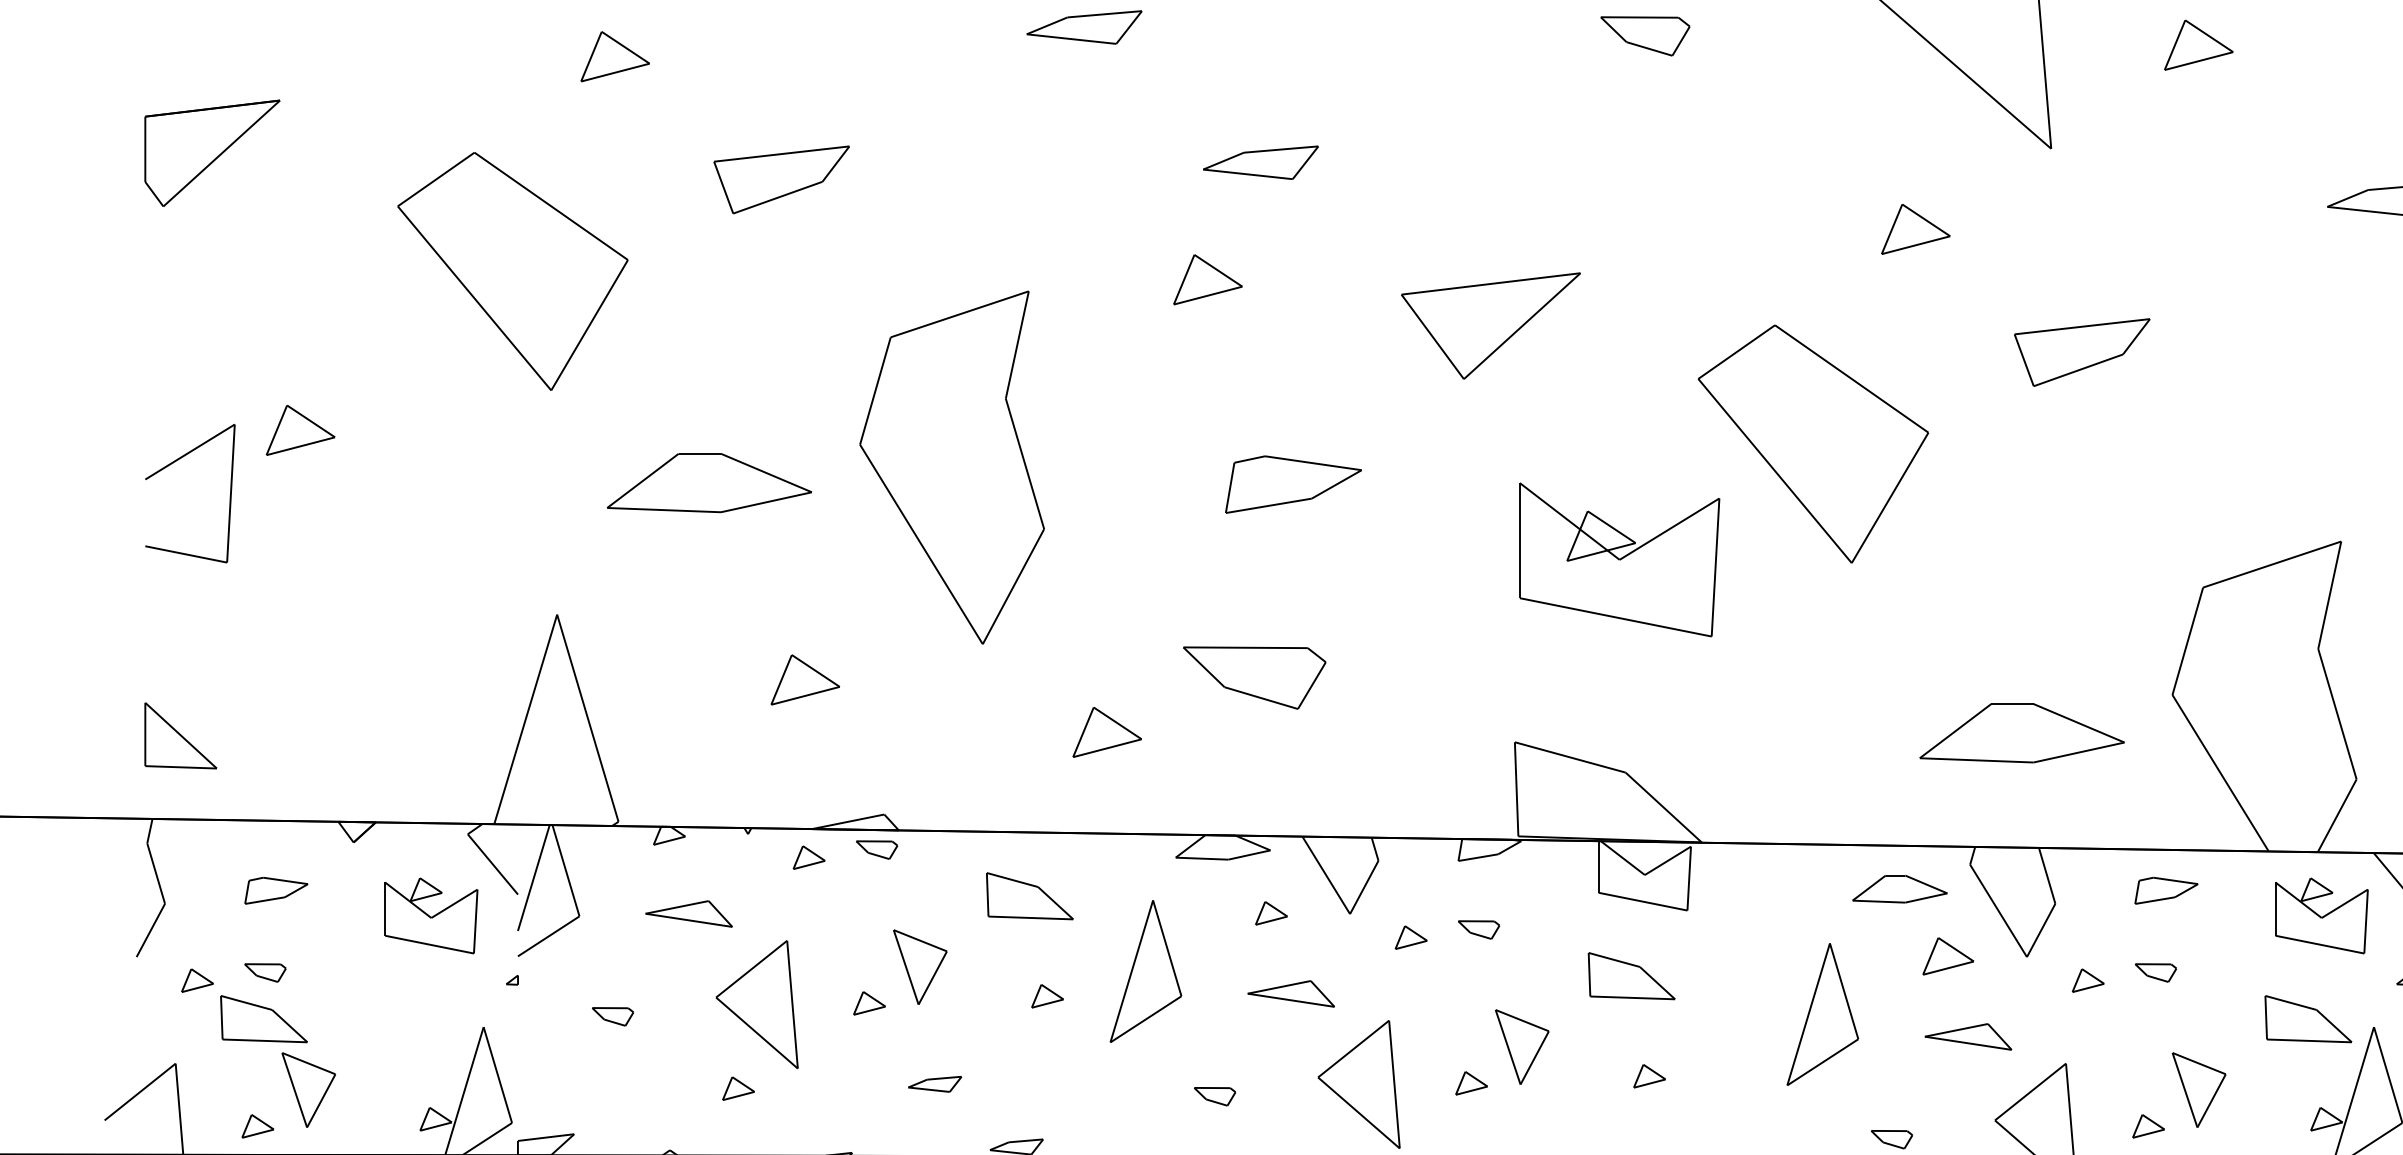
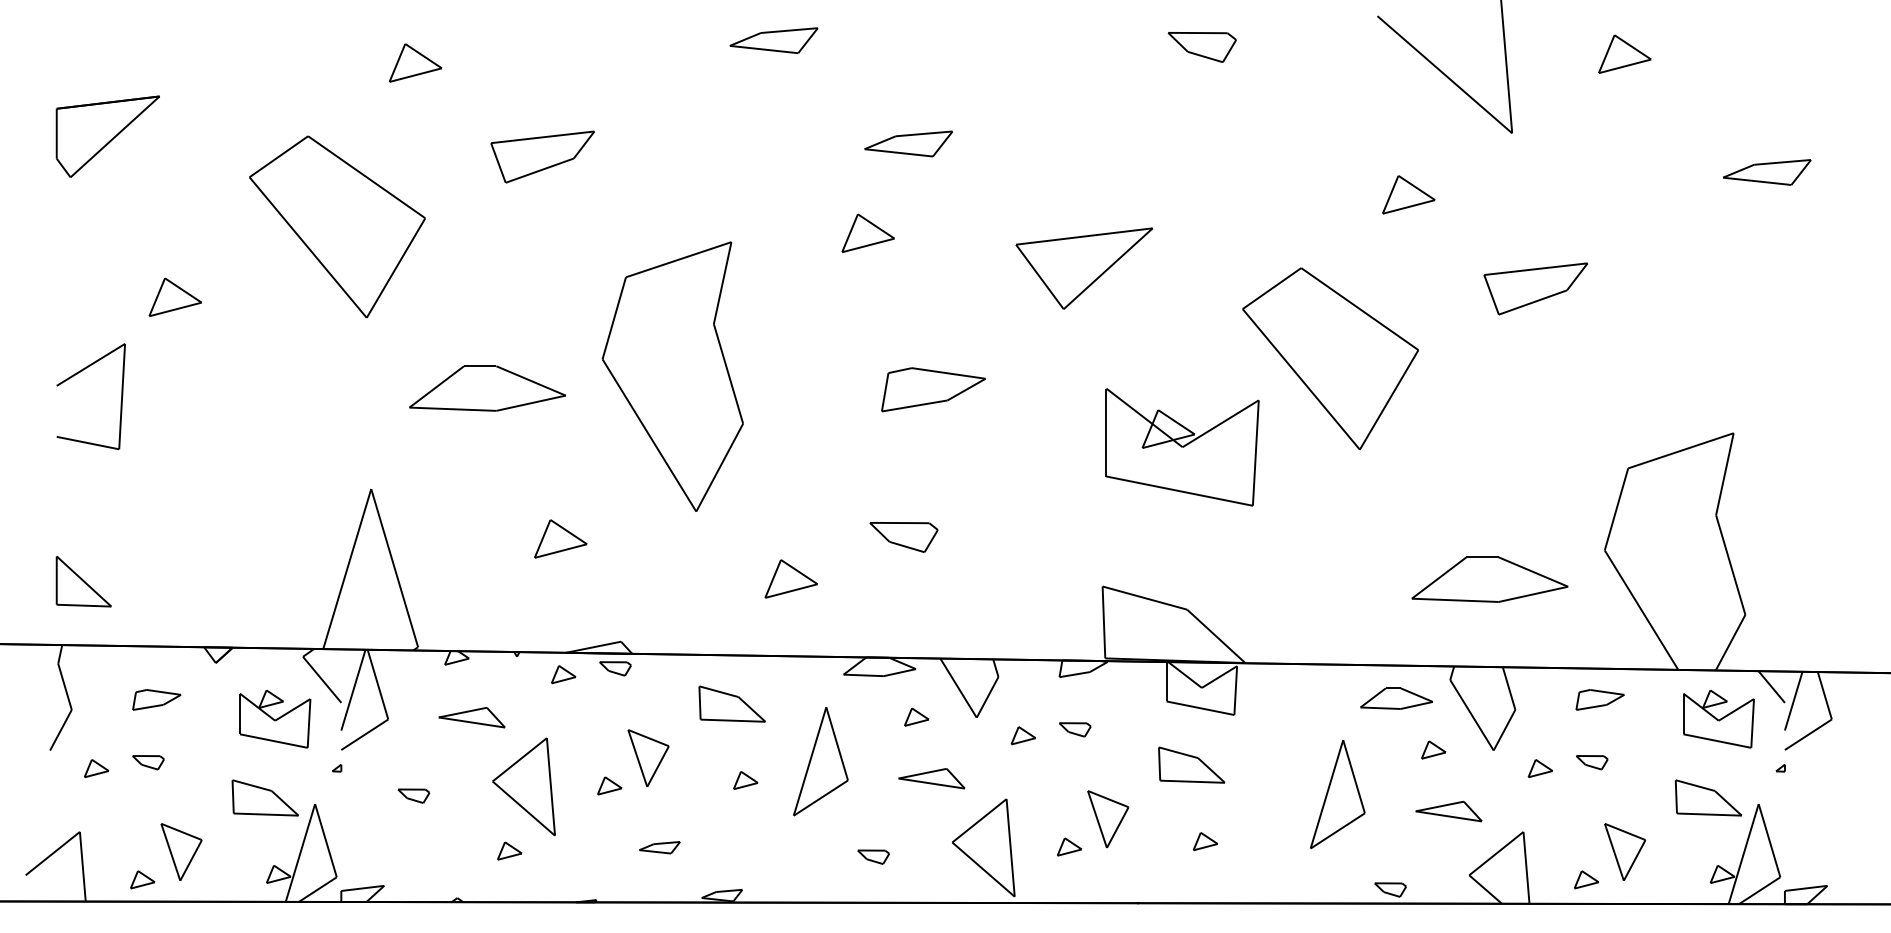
part: (299, 429) -> (174, 296), moved
part: (1254, 678) -> (903, 537), size x0.62
part: (1948, 955) -> (1433, 749), size x0.62
part: (262, 1018) -> (264, 797), moved

